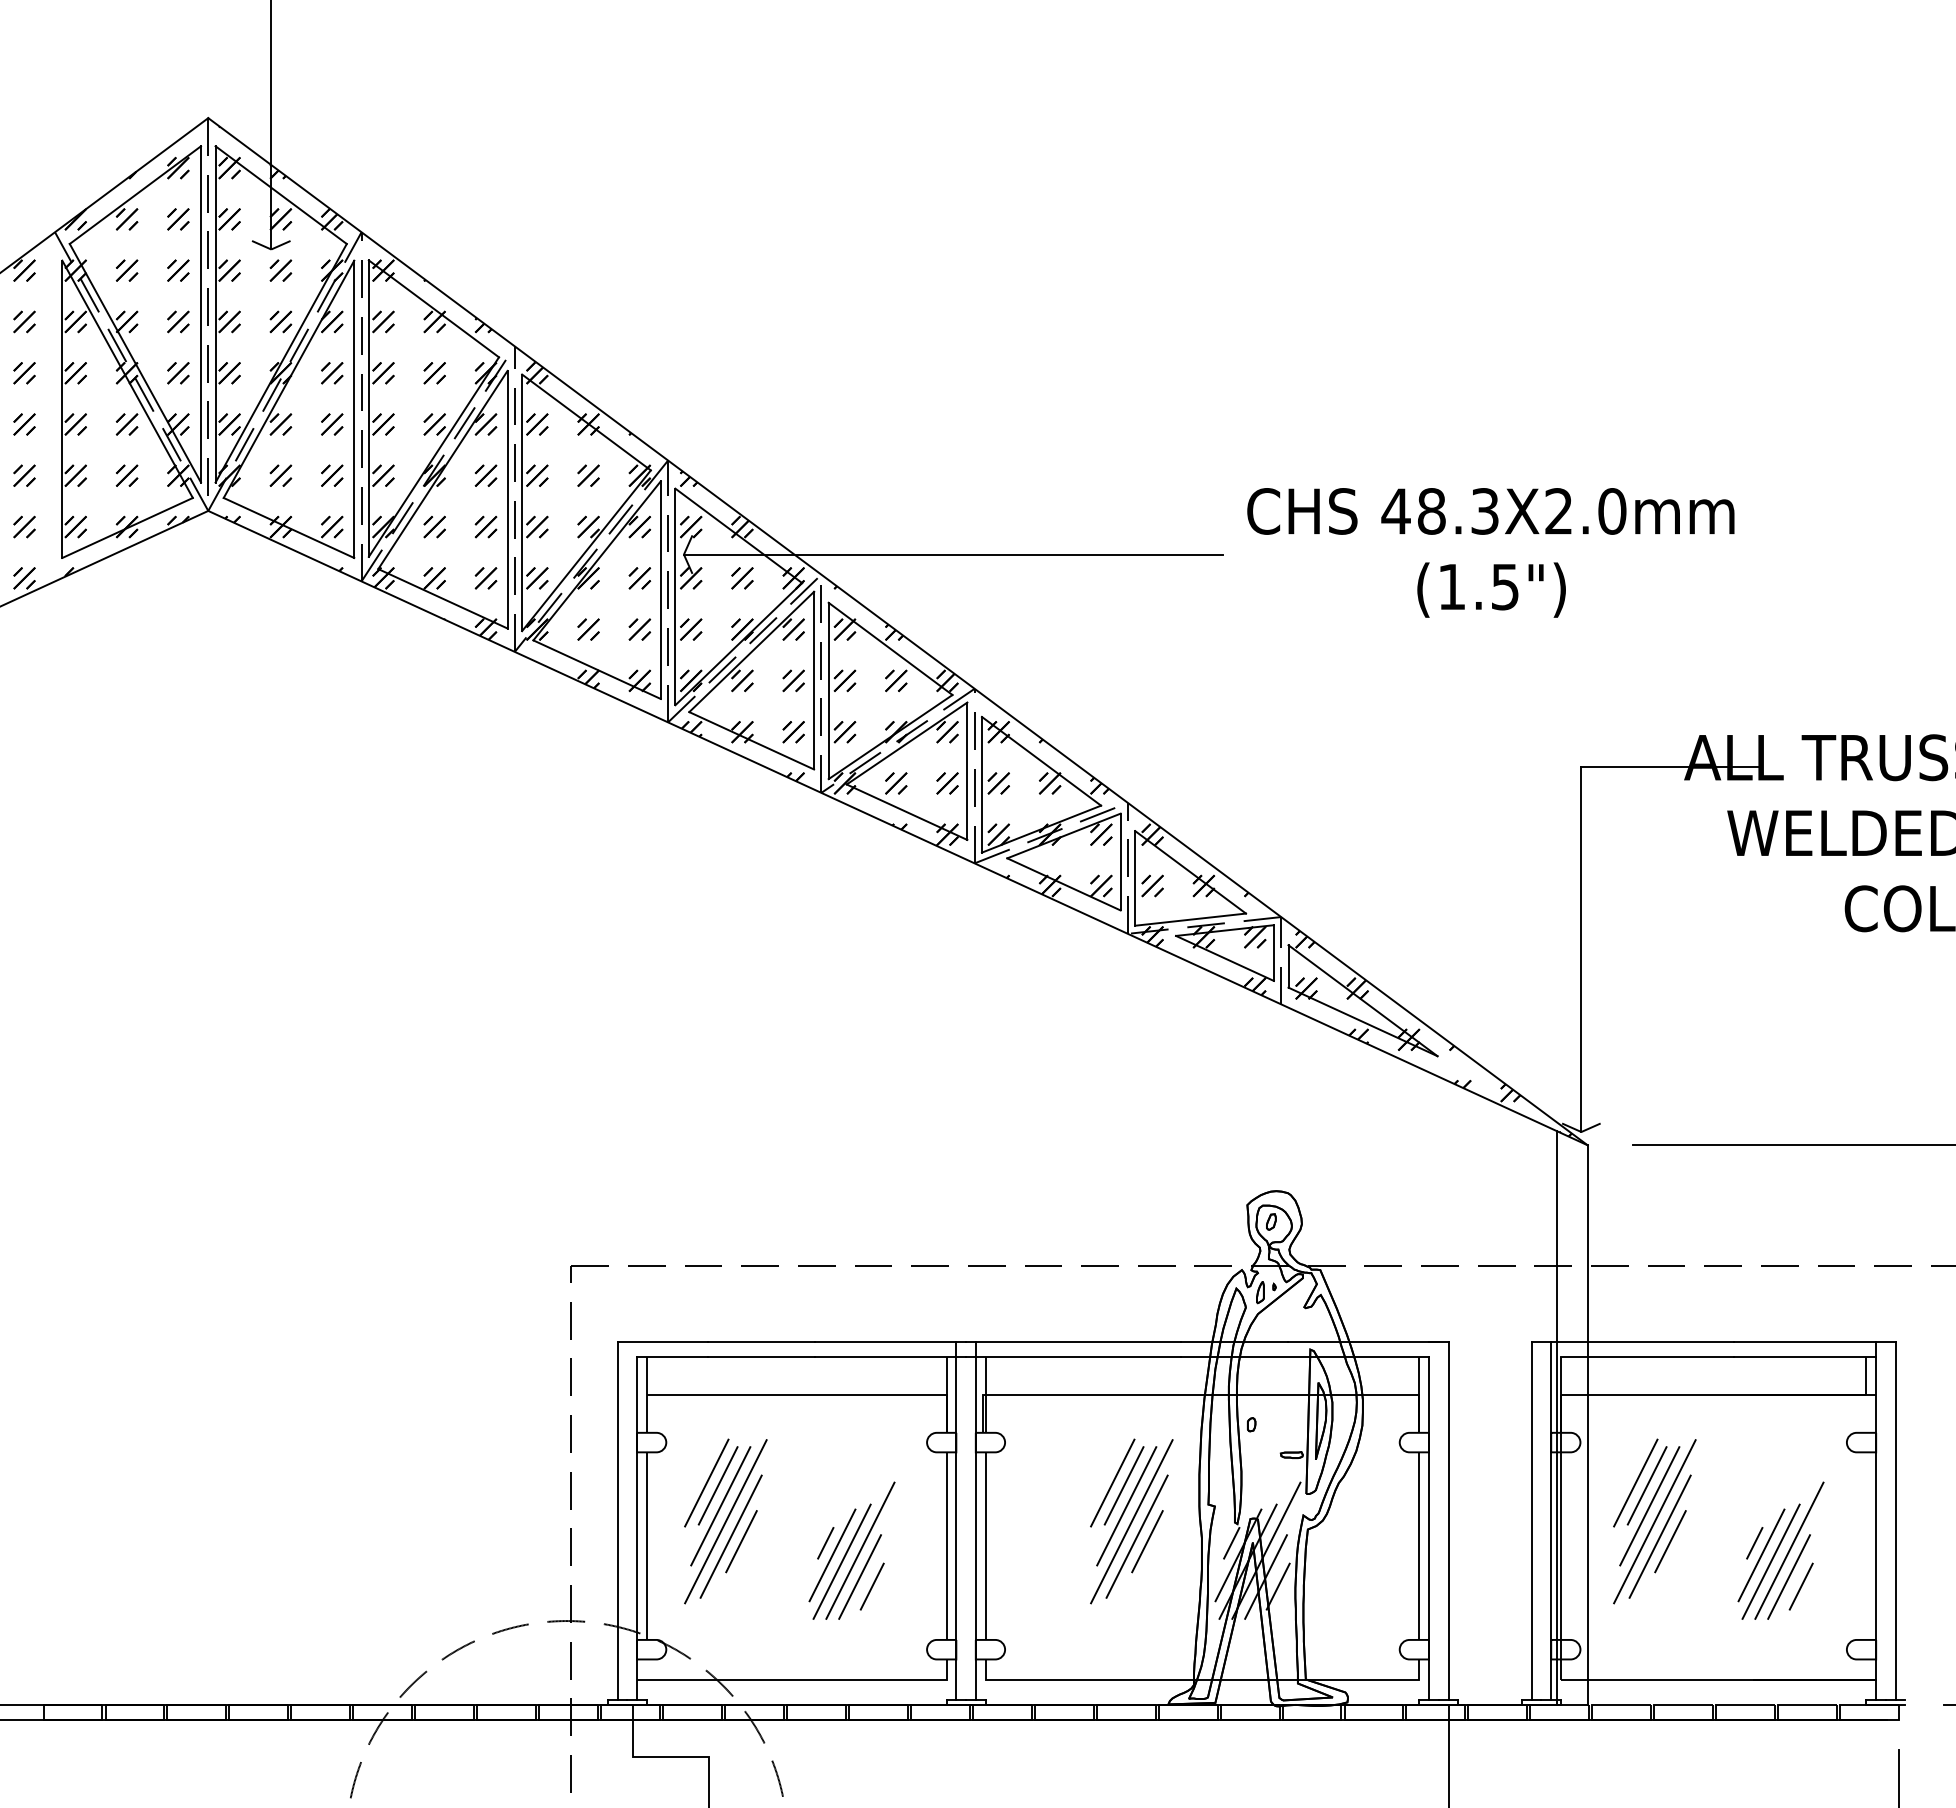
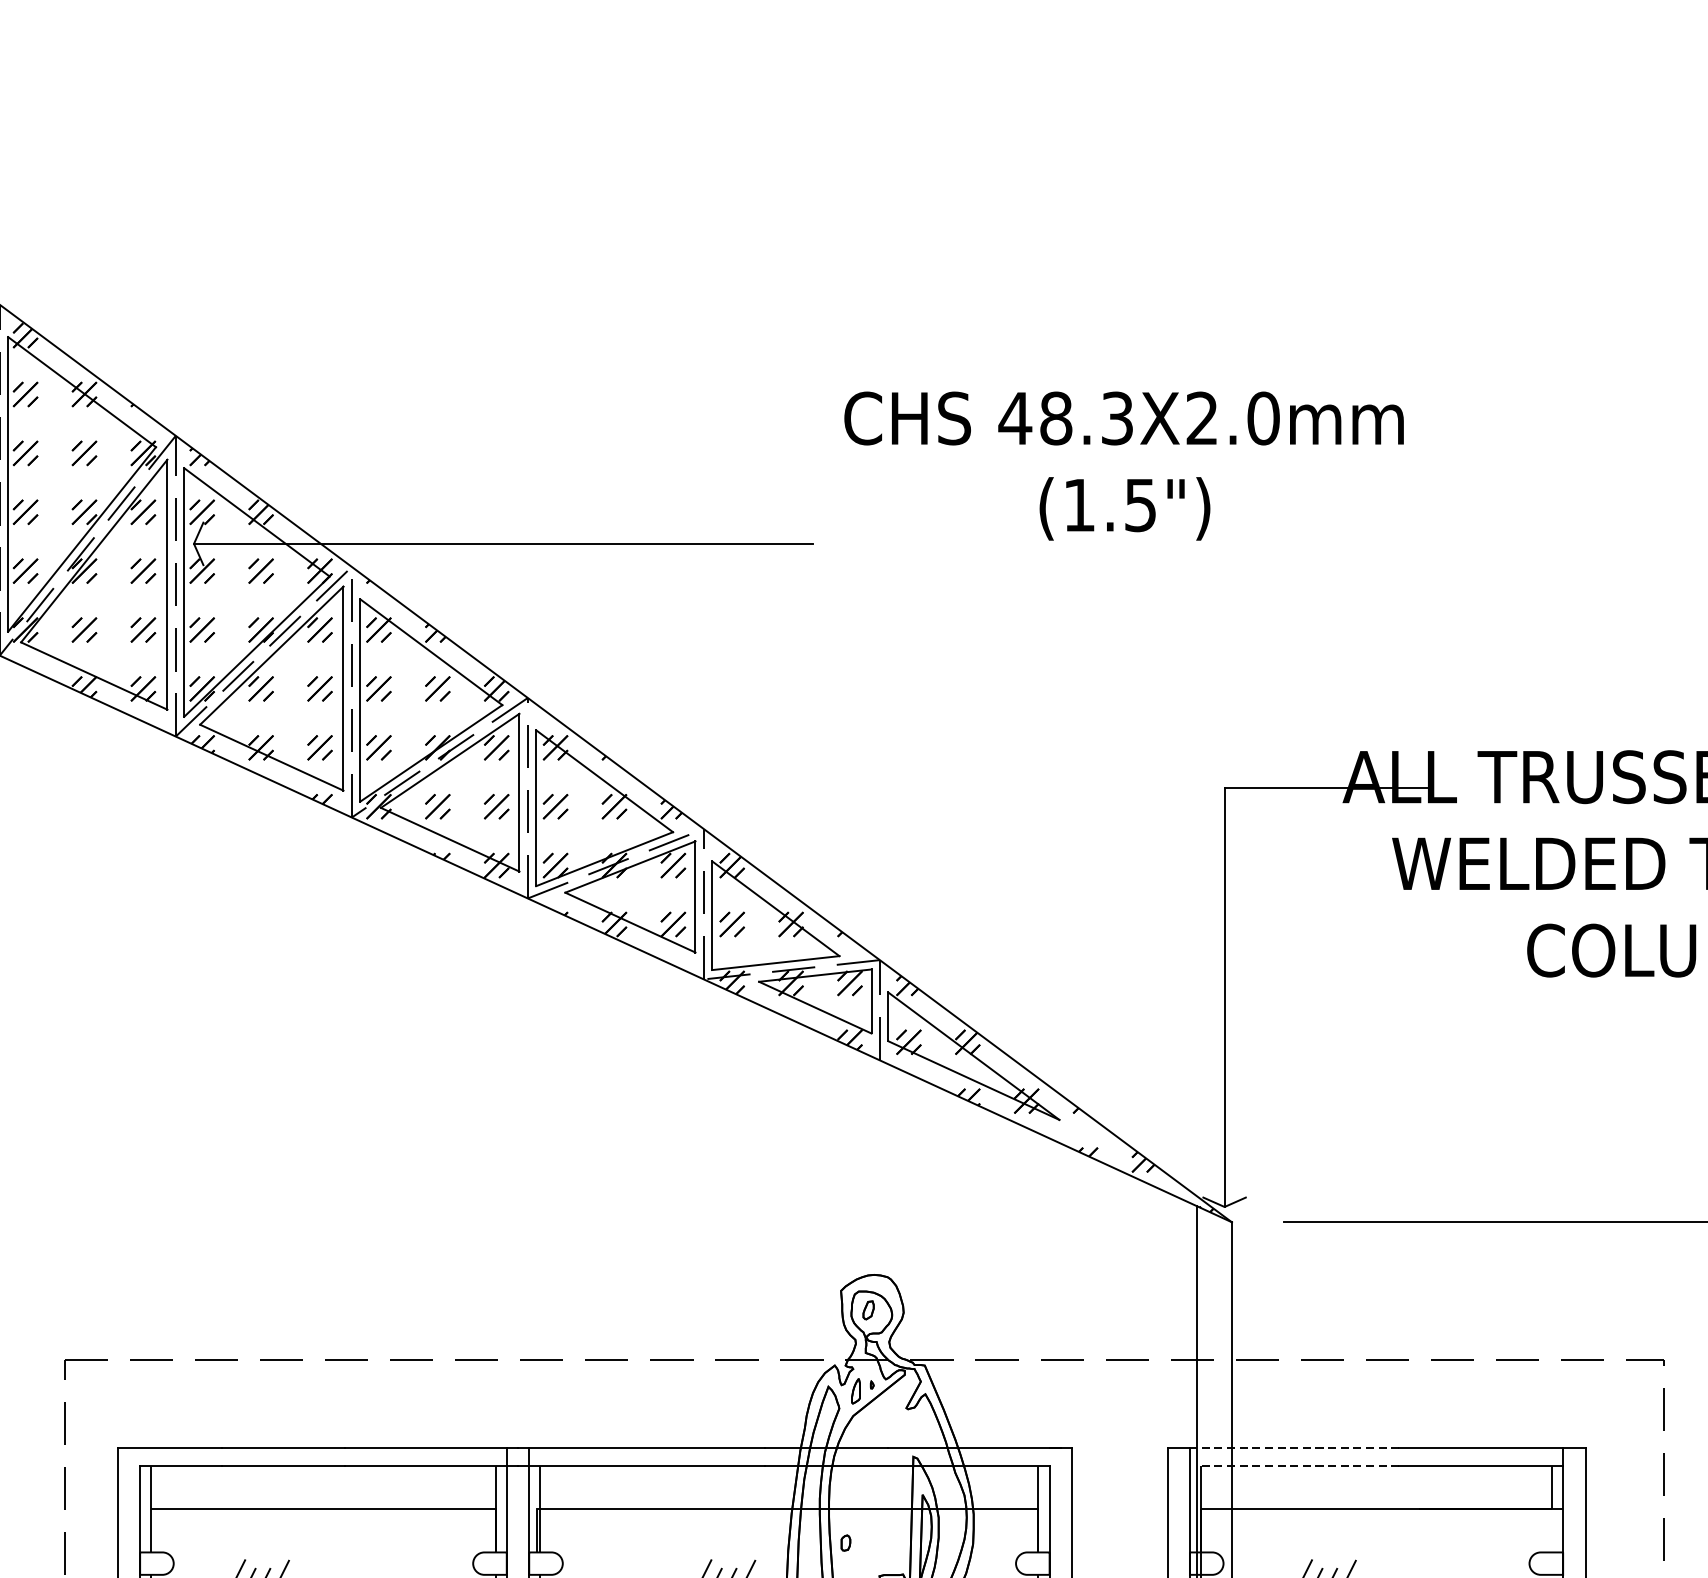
text: (1490, 552) -> (1123, 465), moved
line: (1641, 1342) -> (1293, 1448), solid -> dashed
line: (1646, 1357) -> (1299, 1465), solid -> dashed

